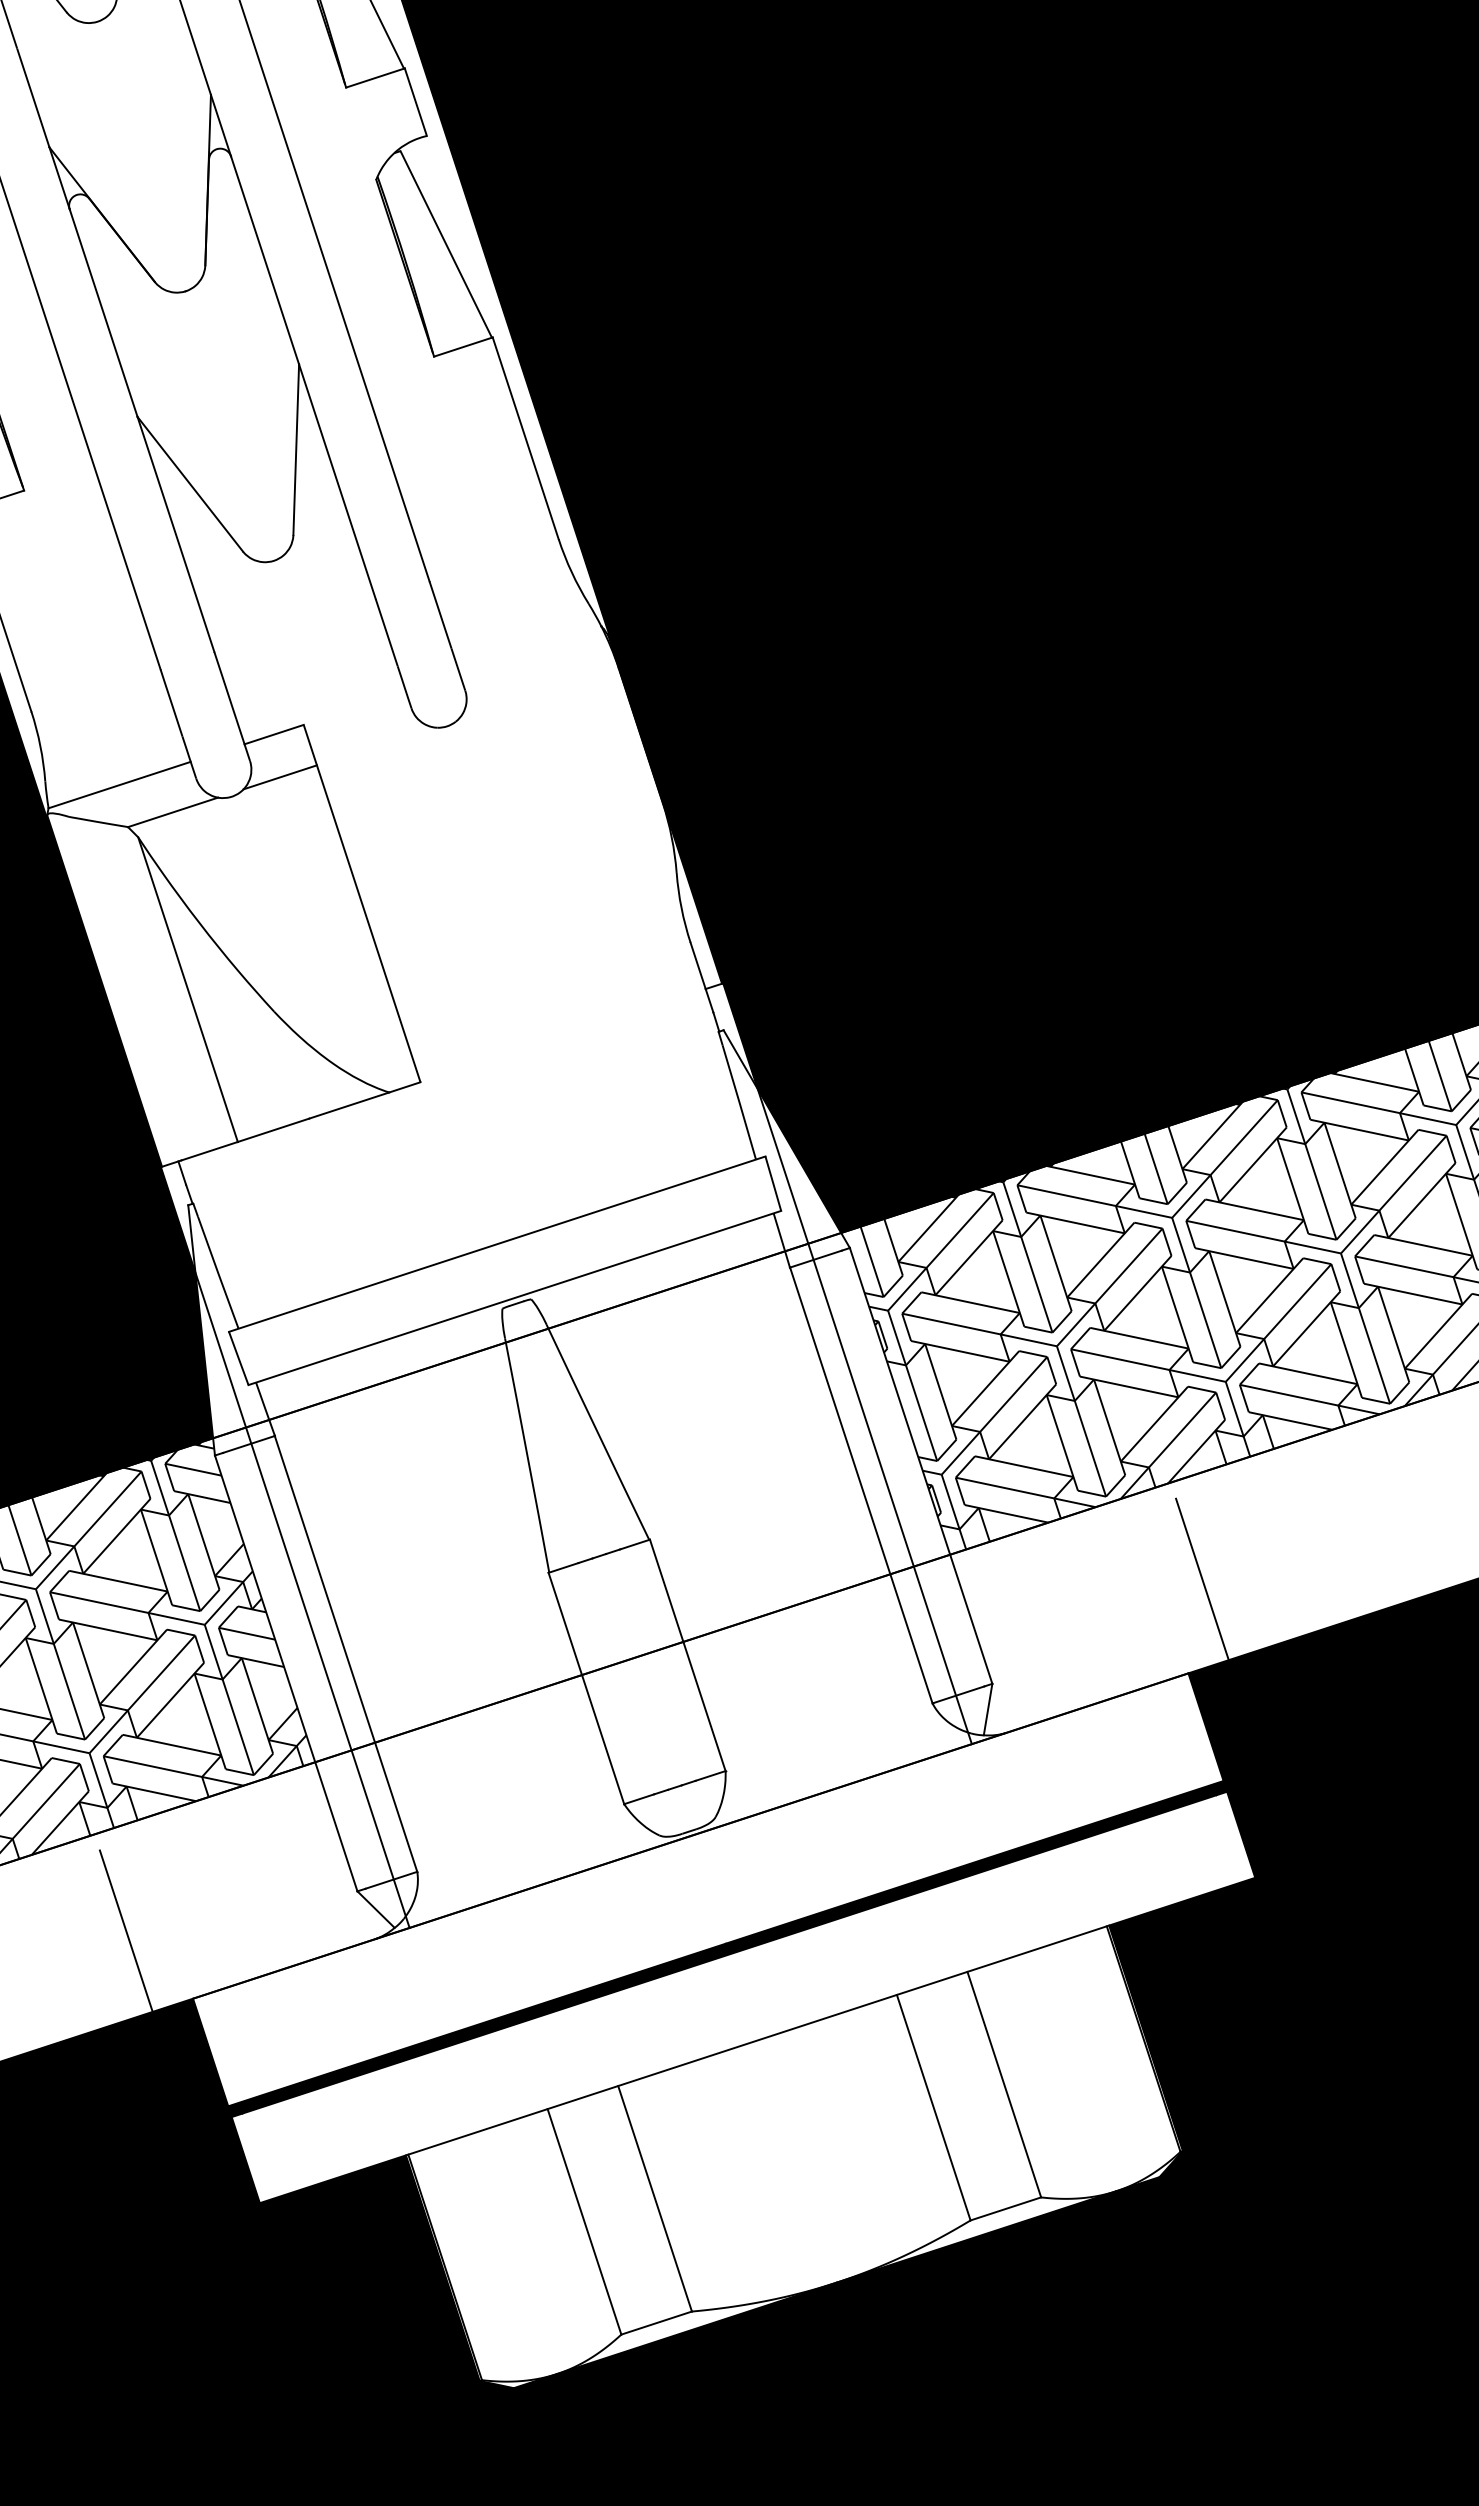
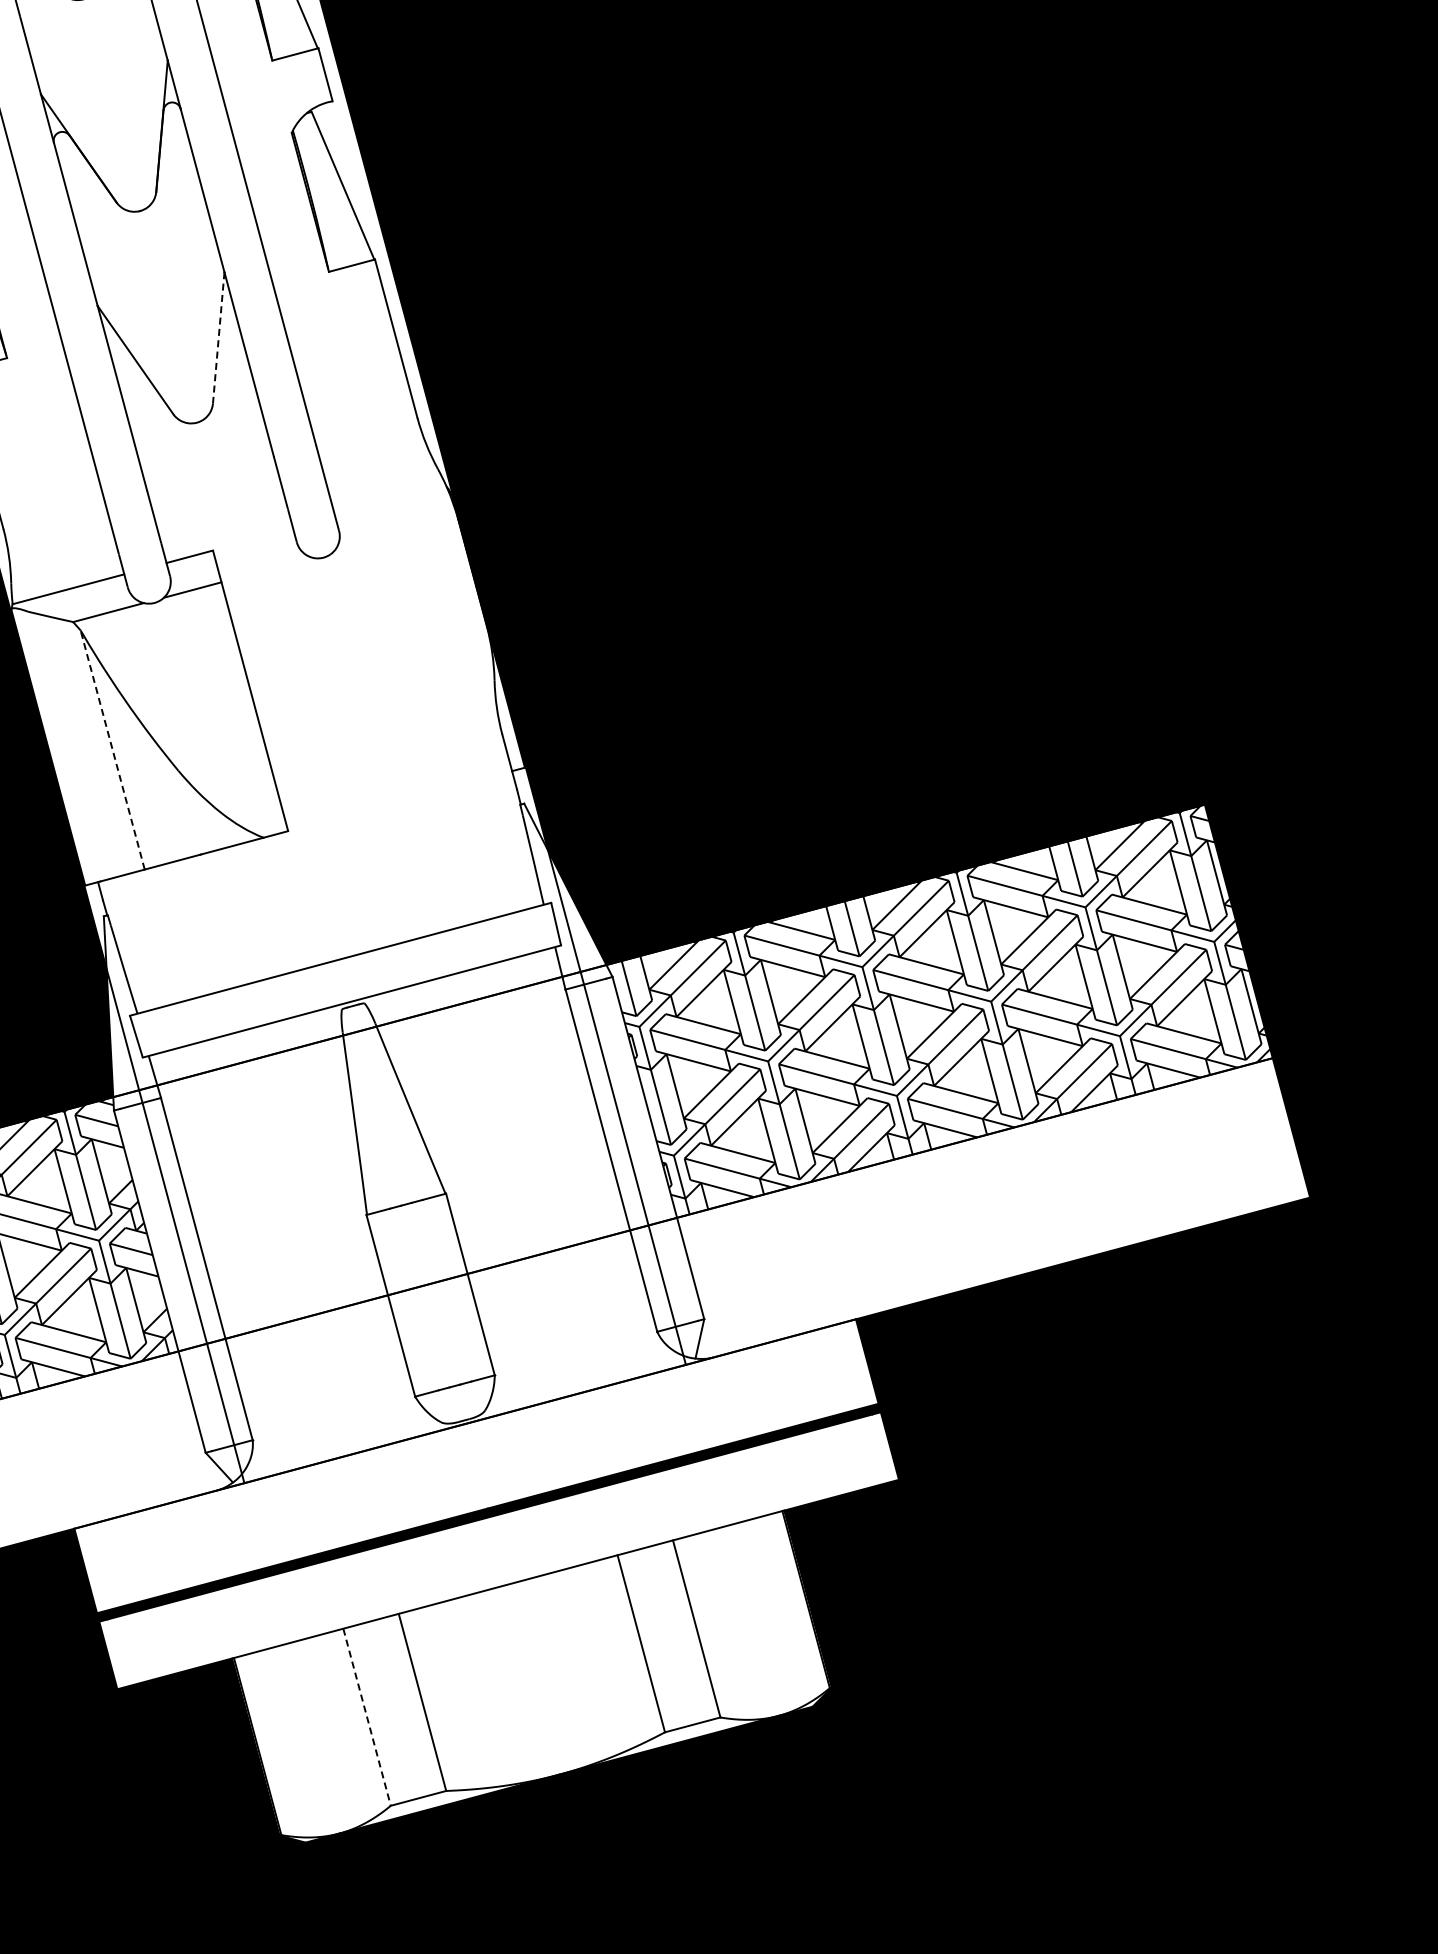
line: (295, 449) -> (218, 337), solid -> dashed
line: (187, 990) -> (112, 750), solid -> dashed
line: (1202, 1579) -> (870, 1247), removed
line: (126, 1930) -> (25, 1473), removed
line: (585, 2222) -> (367, 1717), solid -> dashed

